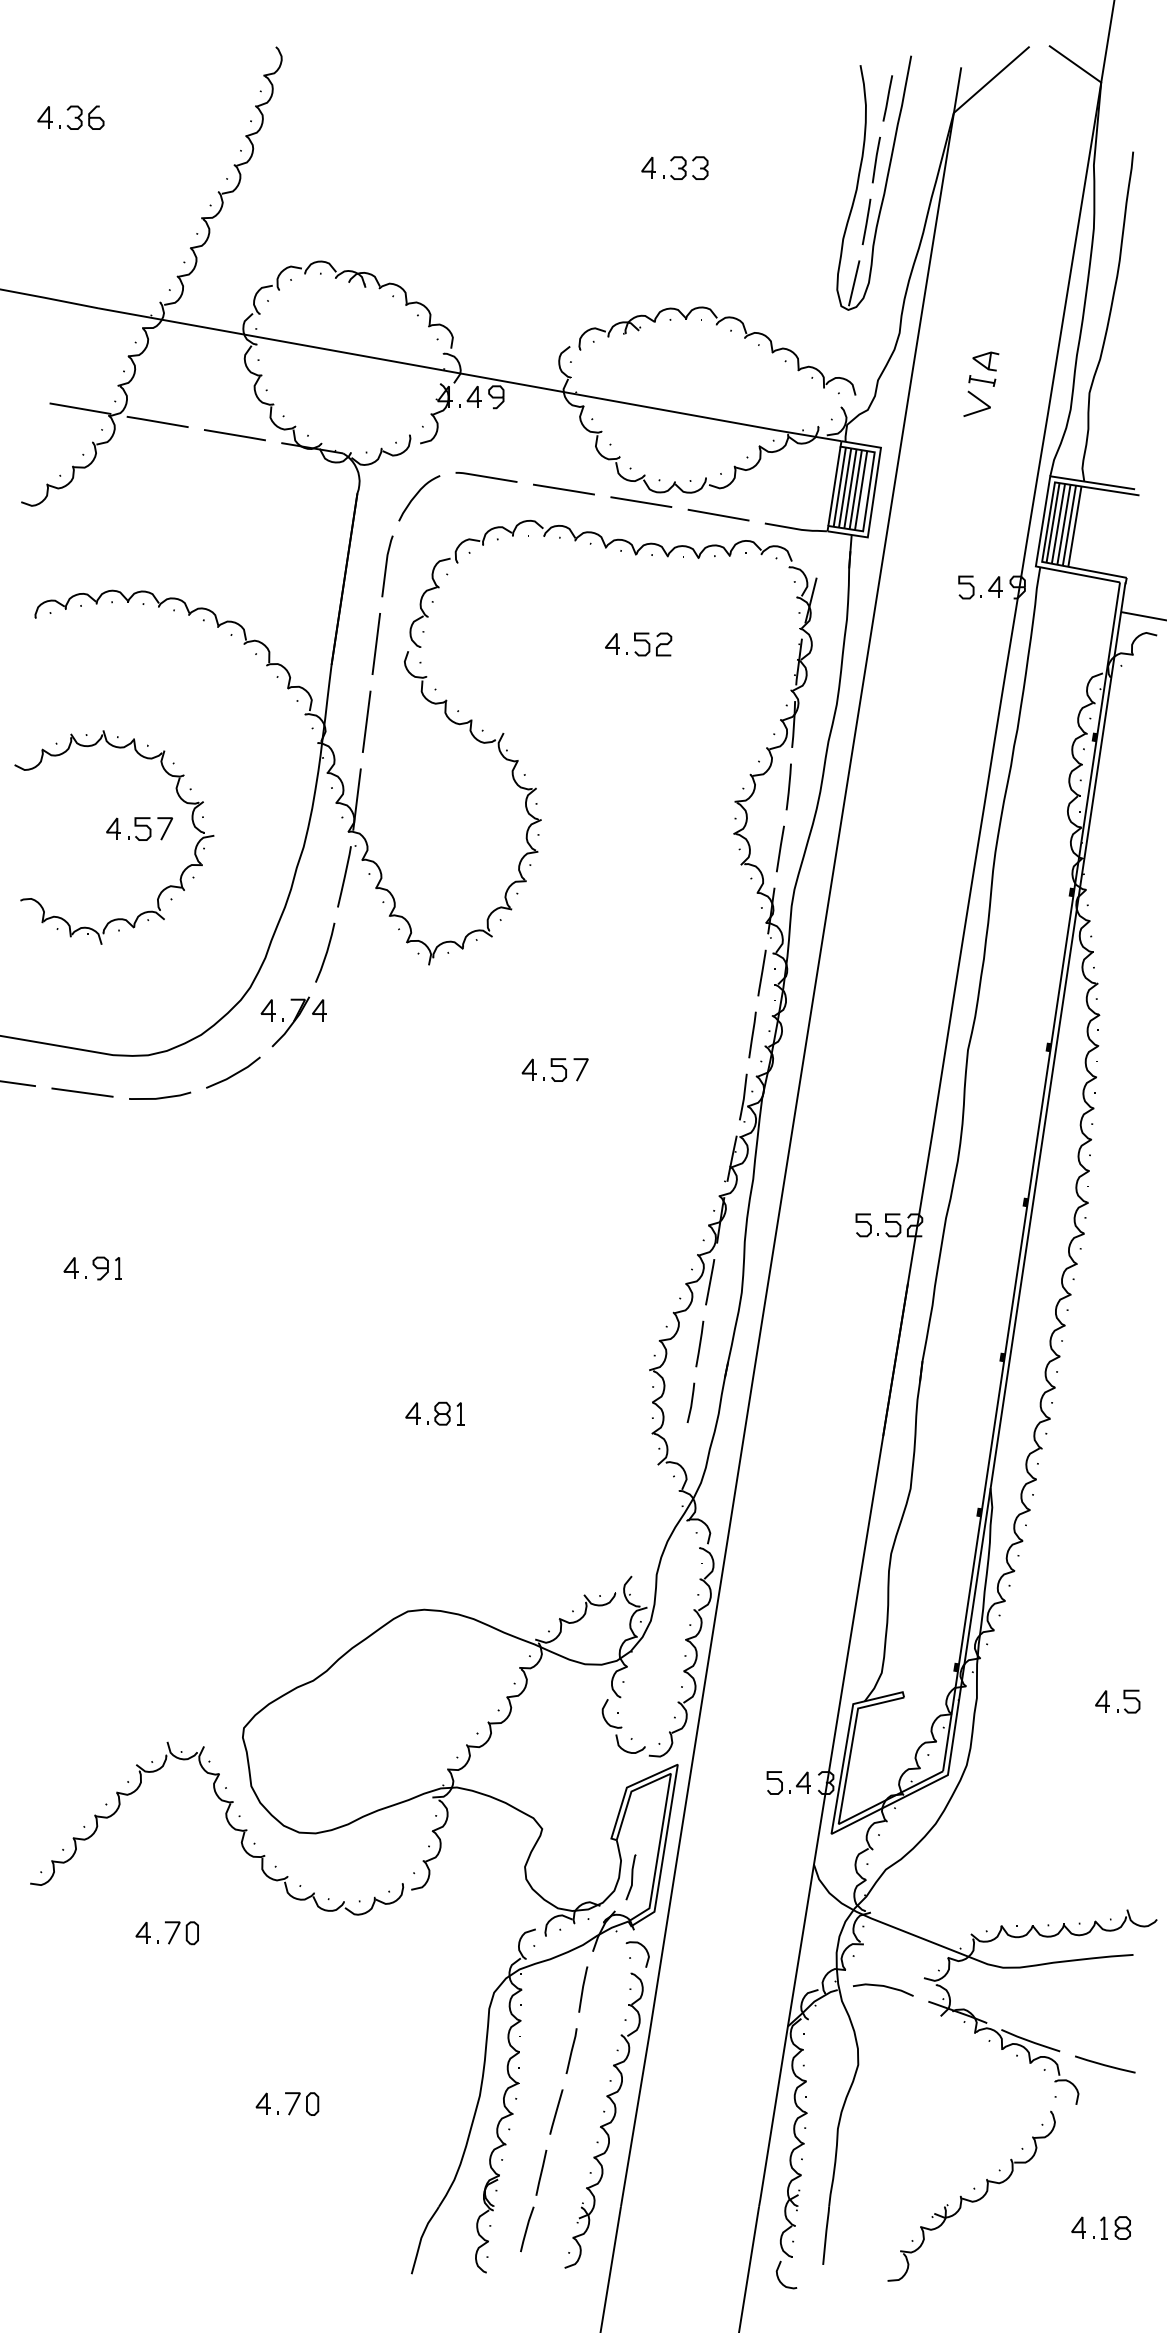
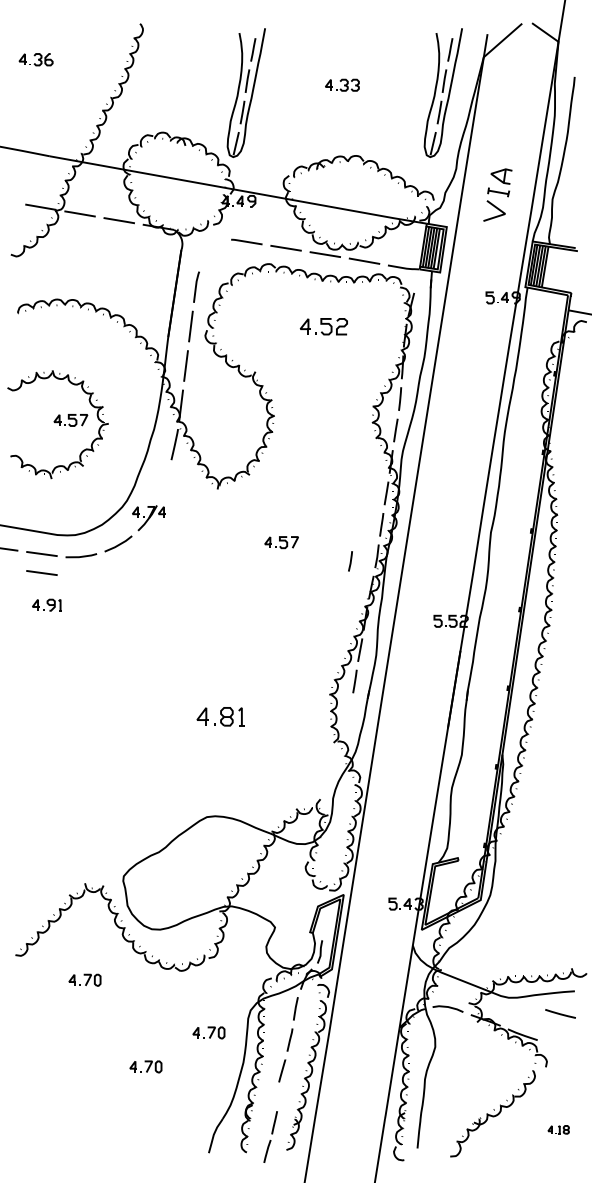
part: (483, 182) -> (245, 92), added
part: (980, 383) -> (497, 194), size x1.6
curve: (416, 497) -> (211, 252), removed
part: (637, 643) -> (323, 326), size x1.4
line: (324, 953) -> (164, 483), removed
line: (81, 1129) -> (41, 572), added
part: (91, 1267) -> (46, 604), moved
line: (690, 1403) -> (350, 561), moved
part: (434, 1413) -> (220, 716), size x1.6
part: (1116, 1700) -> (566, 862), removed
part: (410, 2036) -> (208, 1032), added
line: (1105, 2063) -> (560, 1013), moved
part: (533, 2199) -> (270, 1136), moved
part: (1101, 2227) -> (558, 1129), size x0.7

